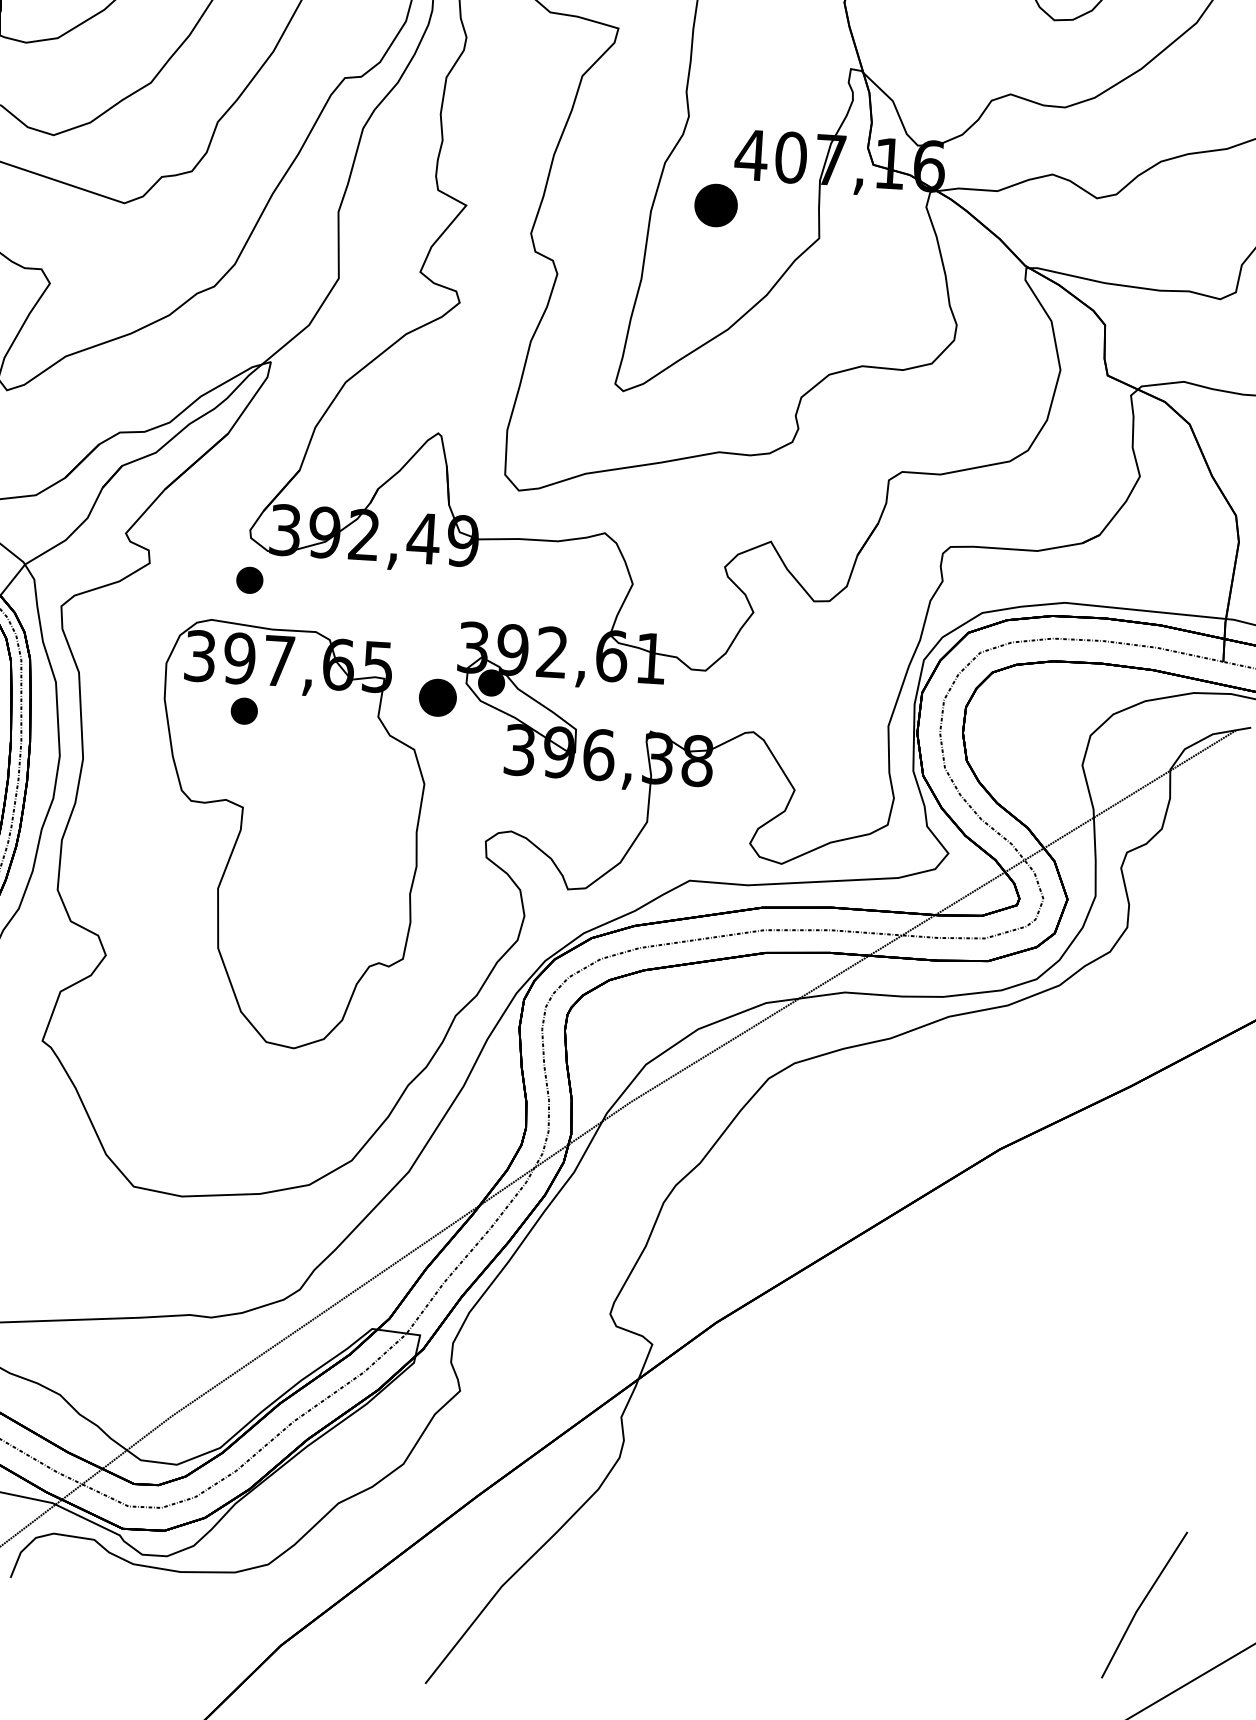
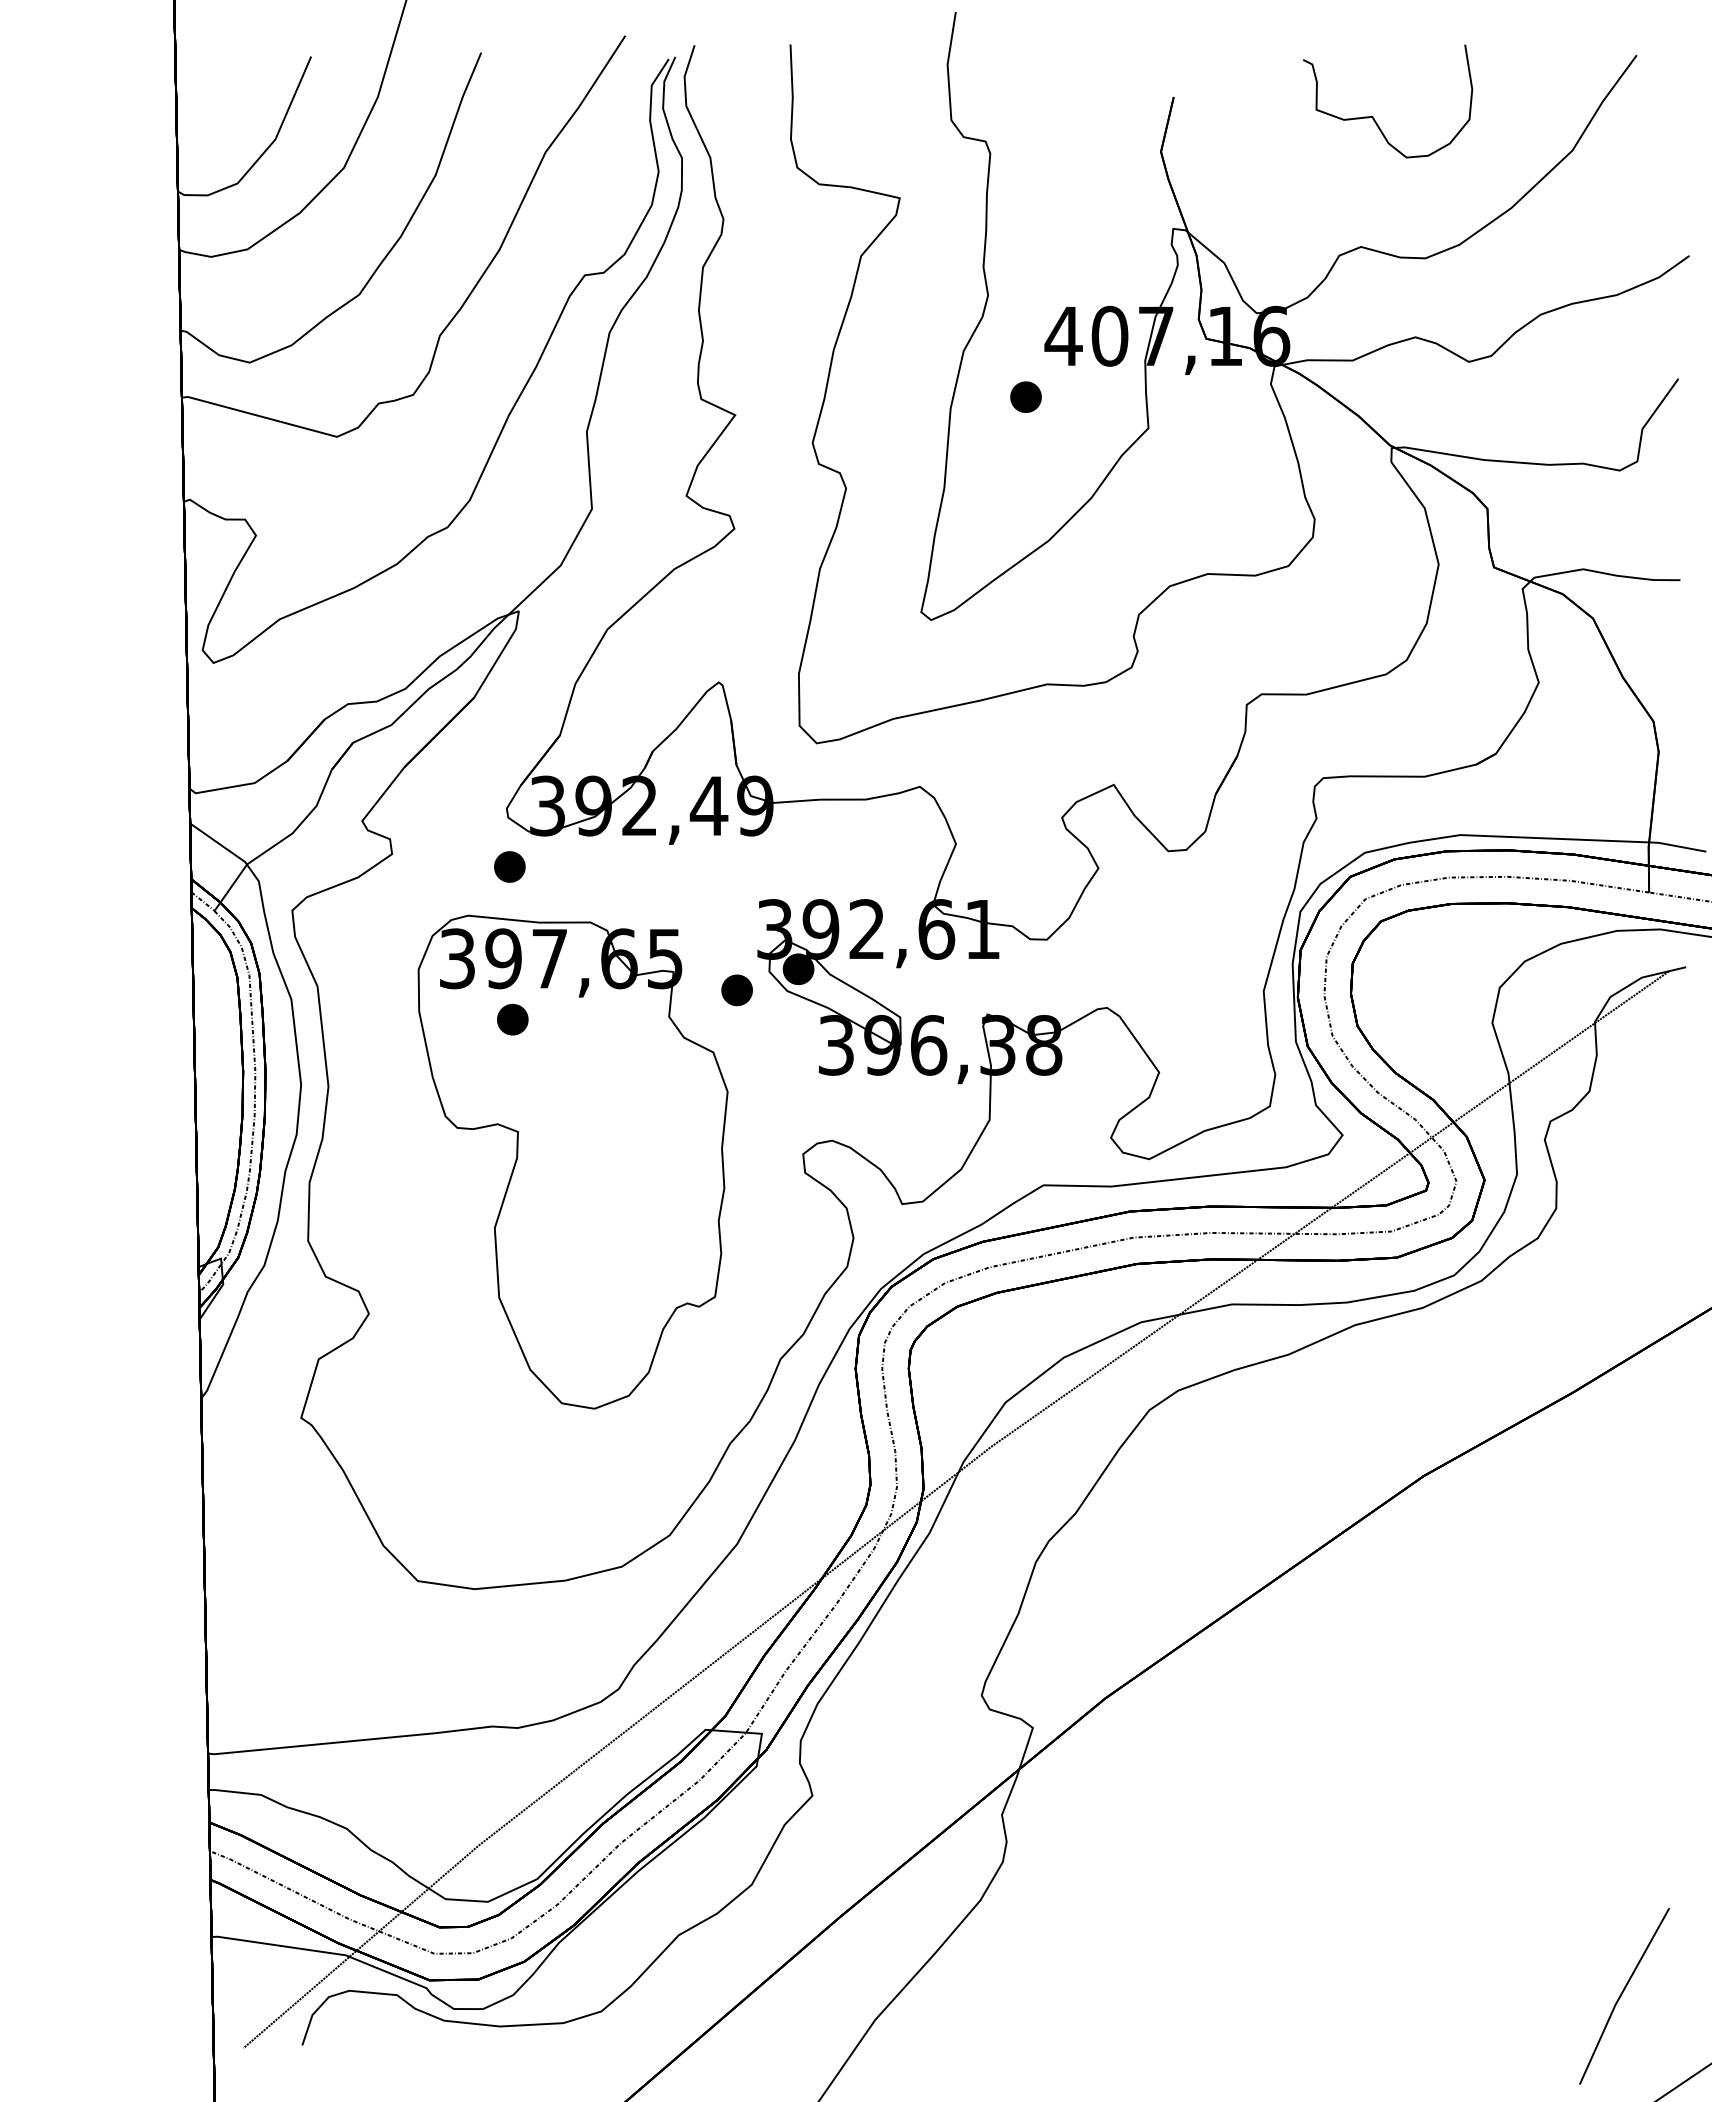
part: (715, 204) -> (1025, 396), size x0.62
part: (437, 697) -> (736, 990), size x0.71

